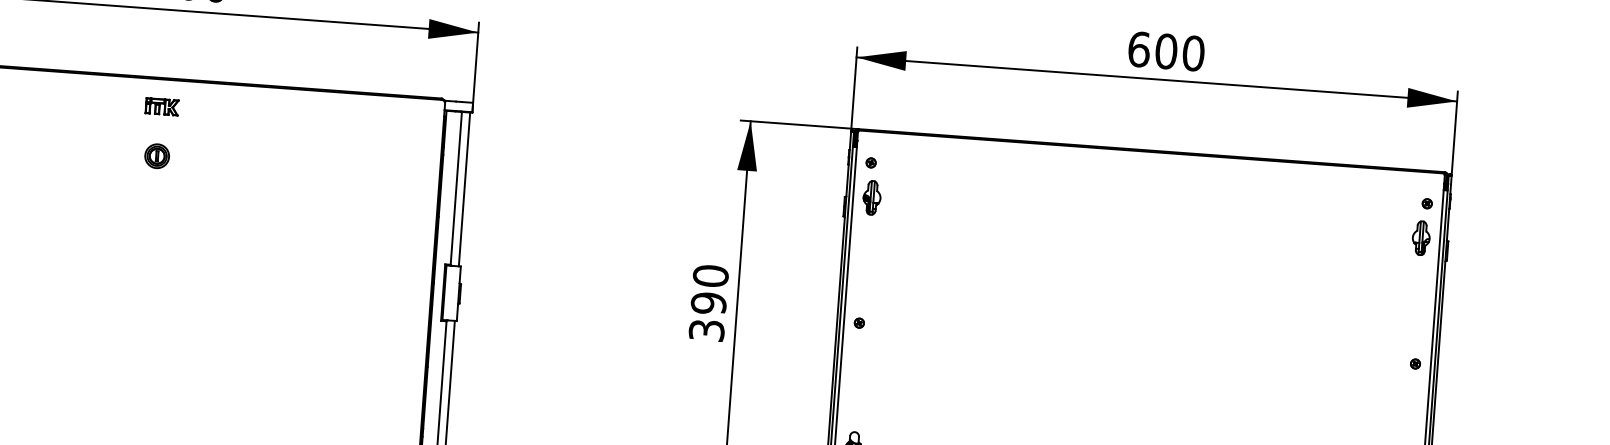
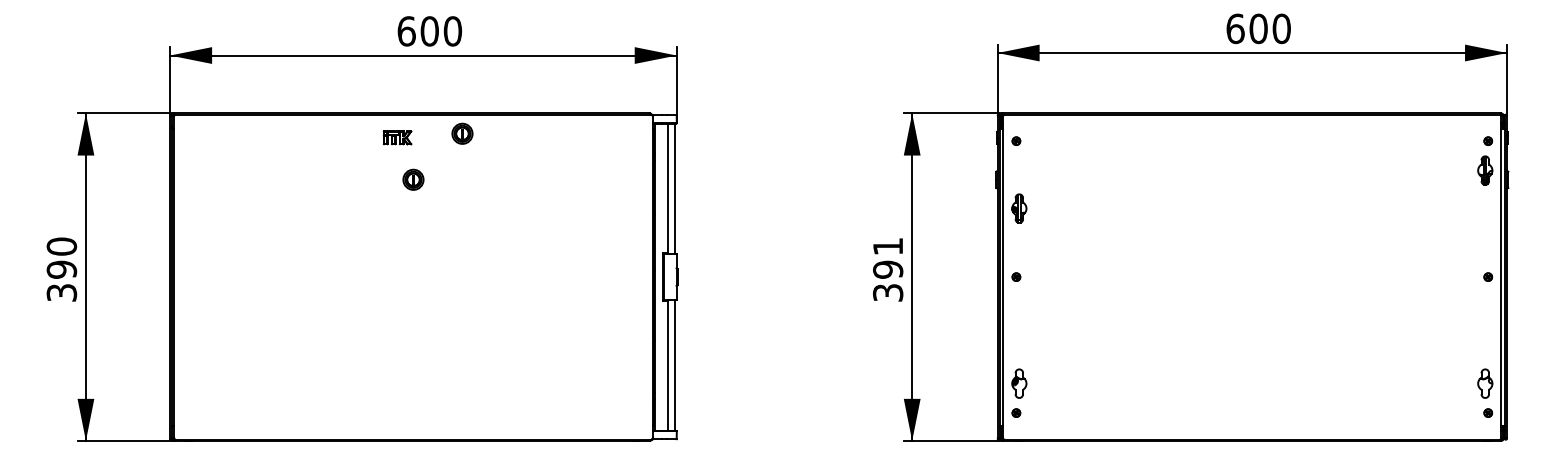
part: (218, 105) -> (462, 133), added
part: (162, 106) -> (397, 137), moved
part: (872, 197) -> (1019, 208), moved
text: (711, 275) -> (888, 246), 390 -> 391

